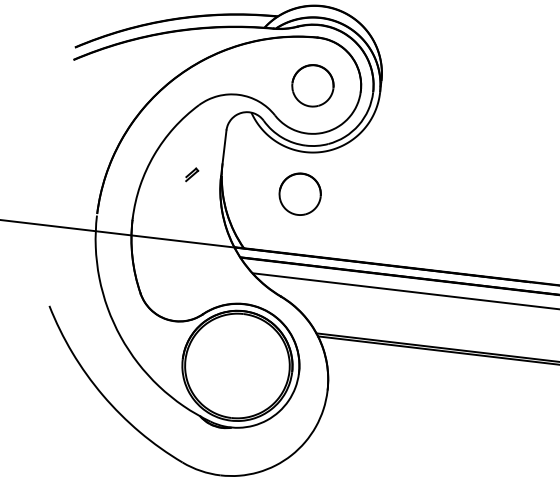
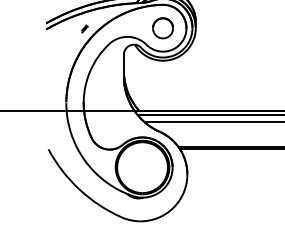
part: (191, 173) -> (84, 28), moved
part: (299, 194) -> (162, 81), removed

